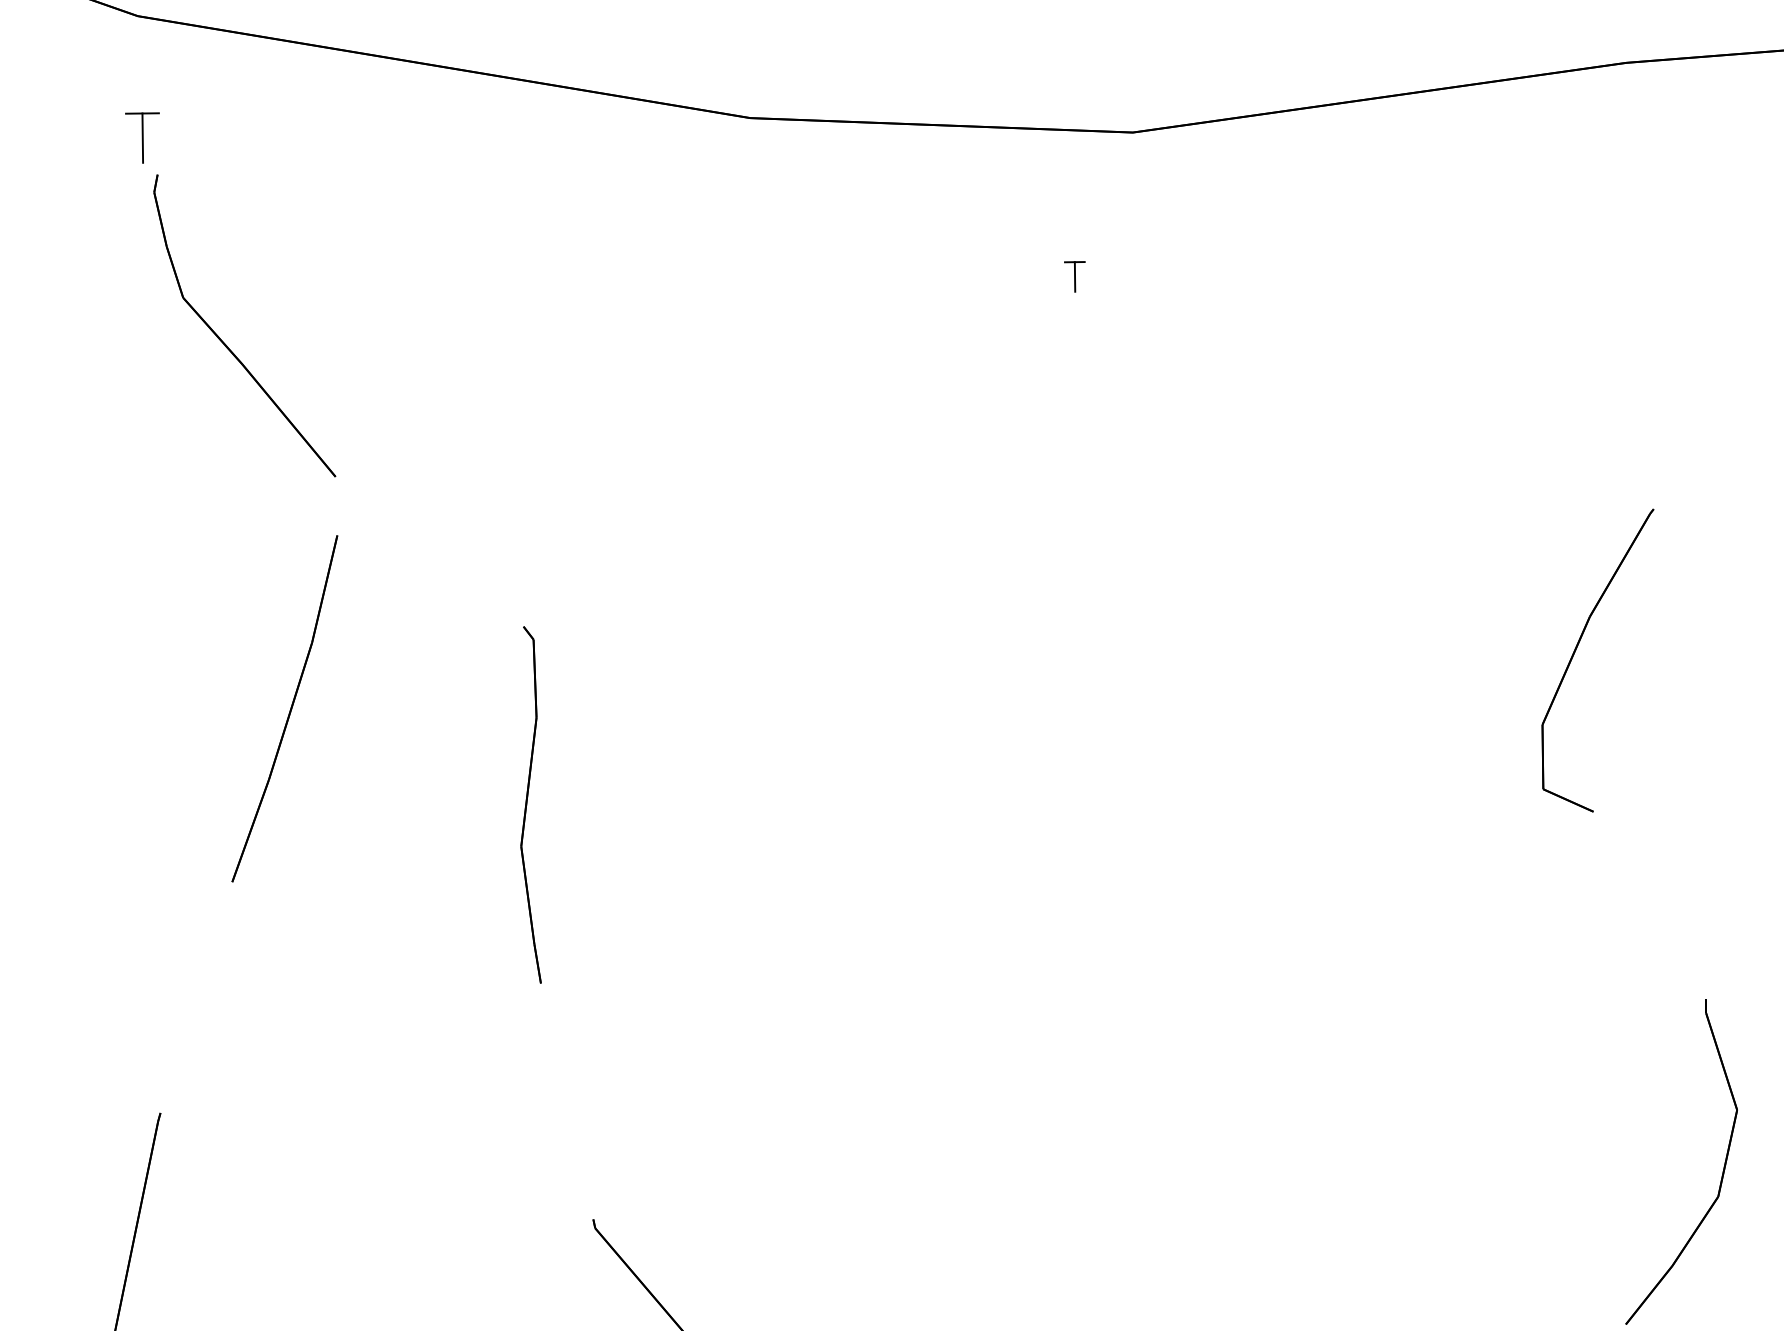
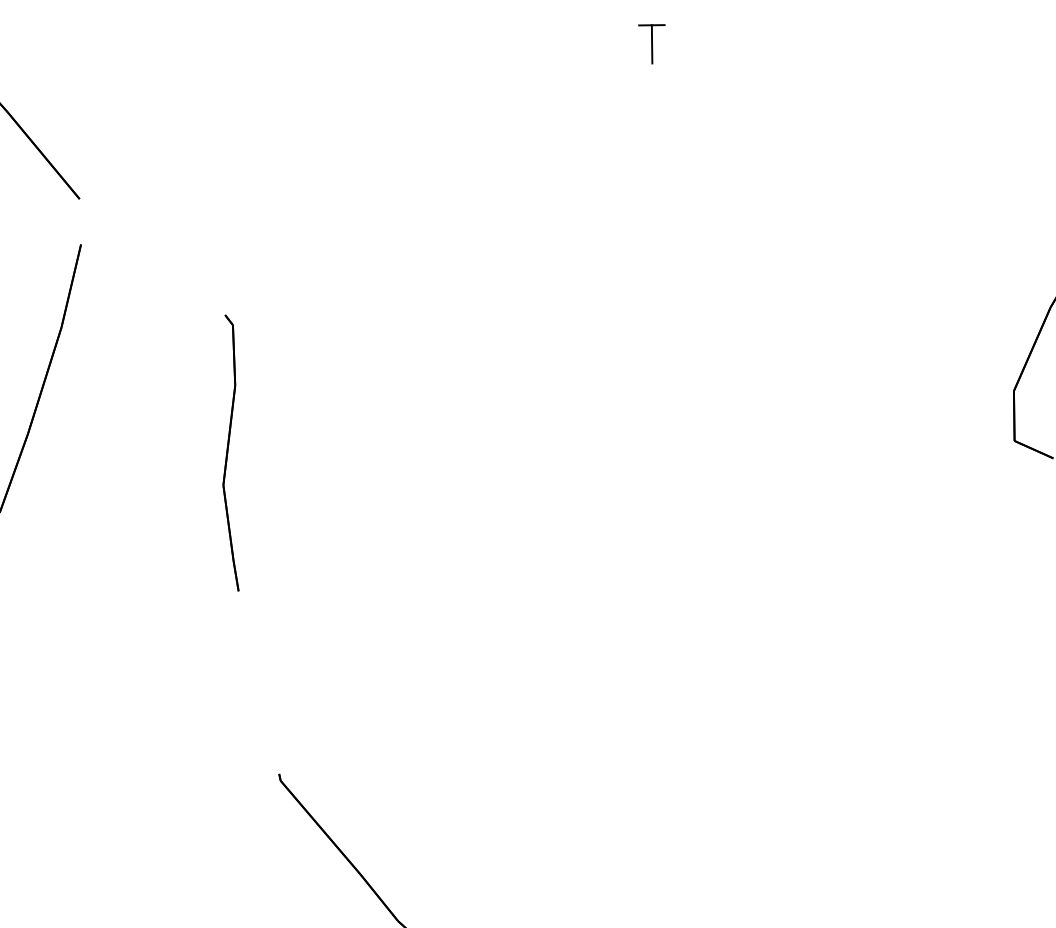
part: (1074, 276) -> (651, 44), size x1.67

